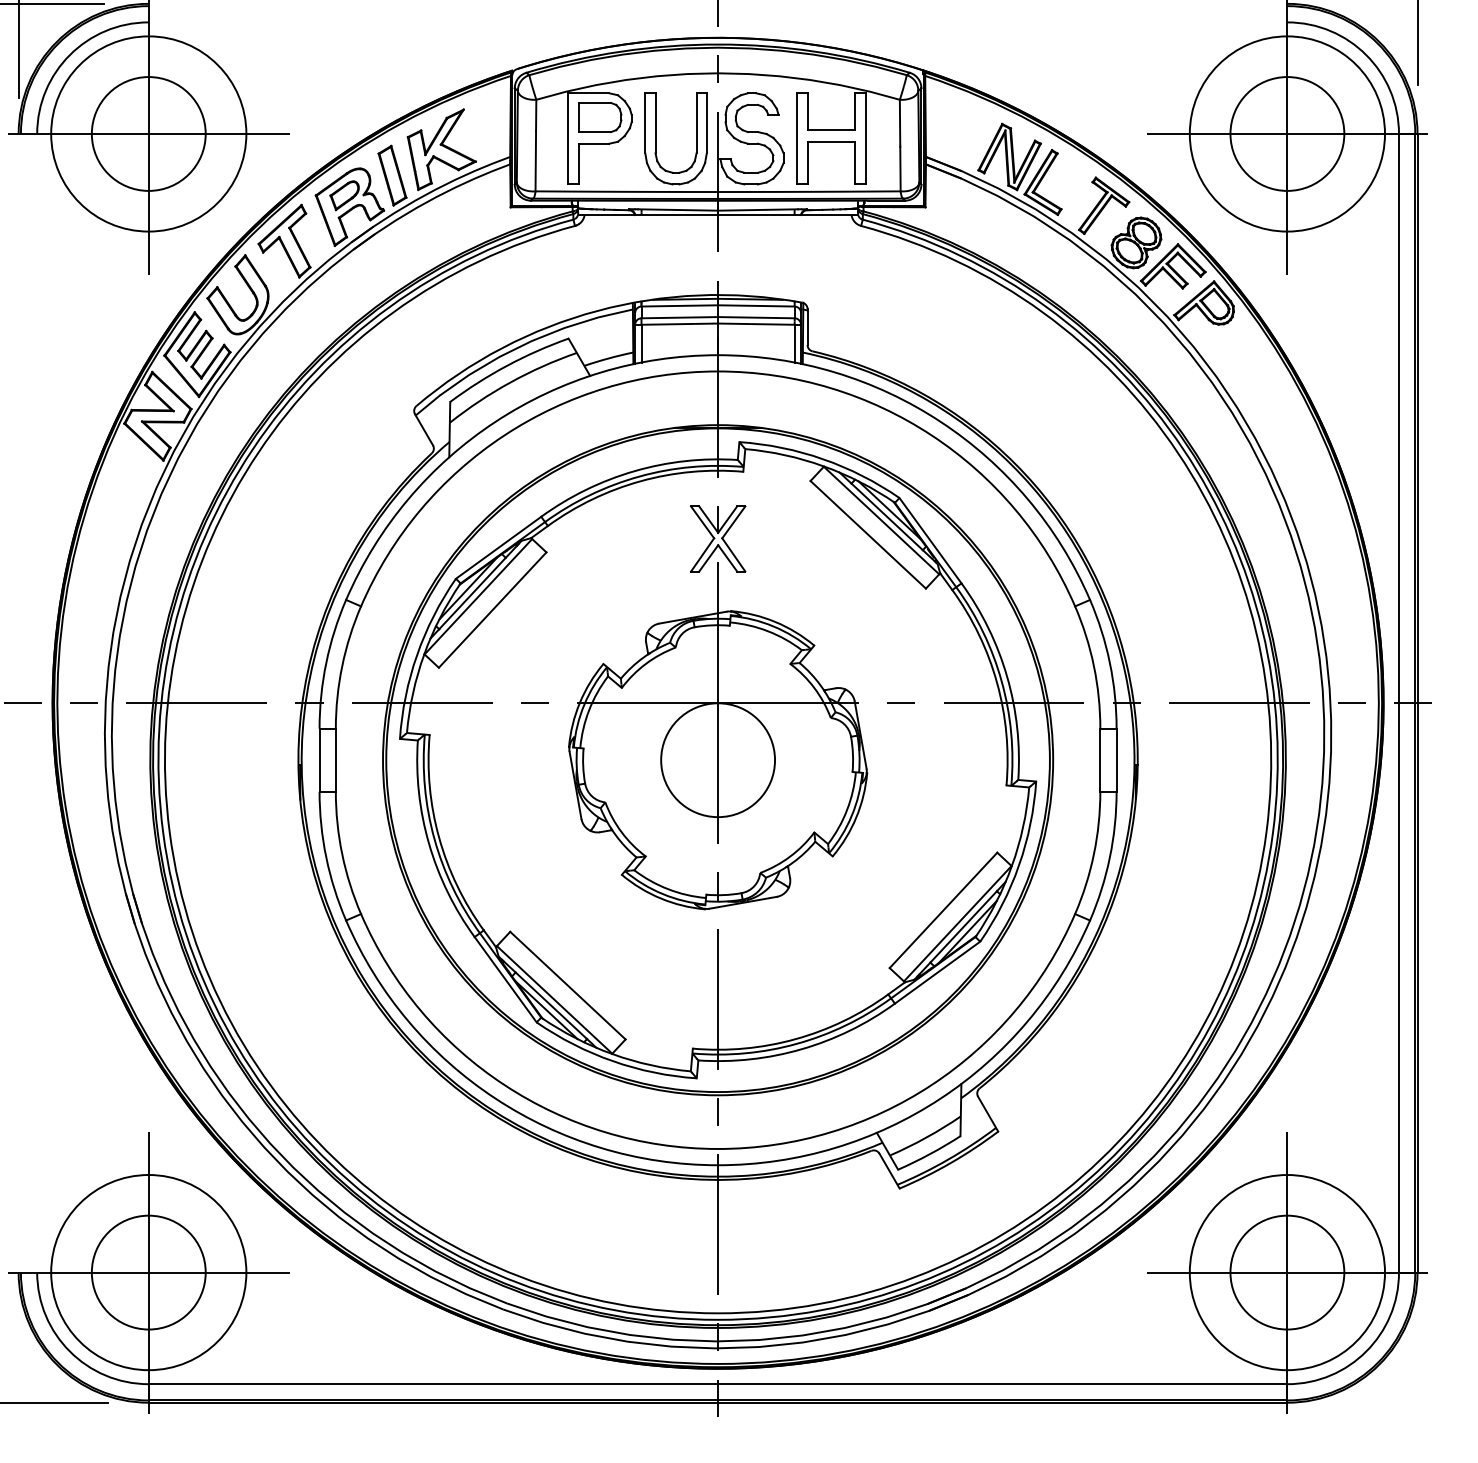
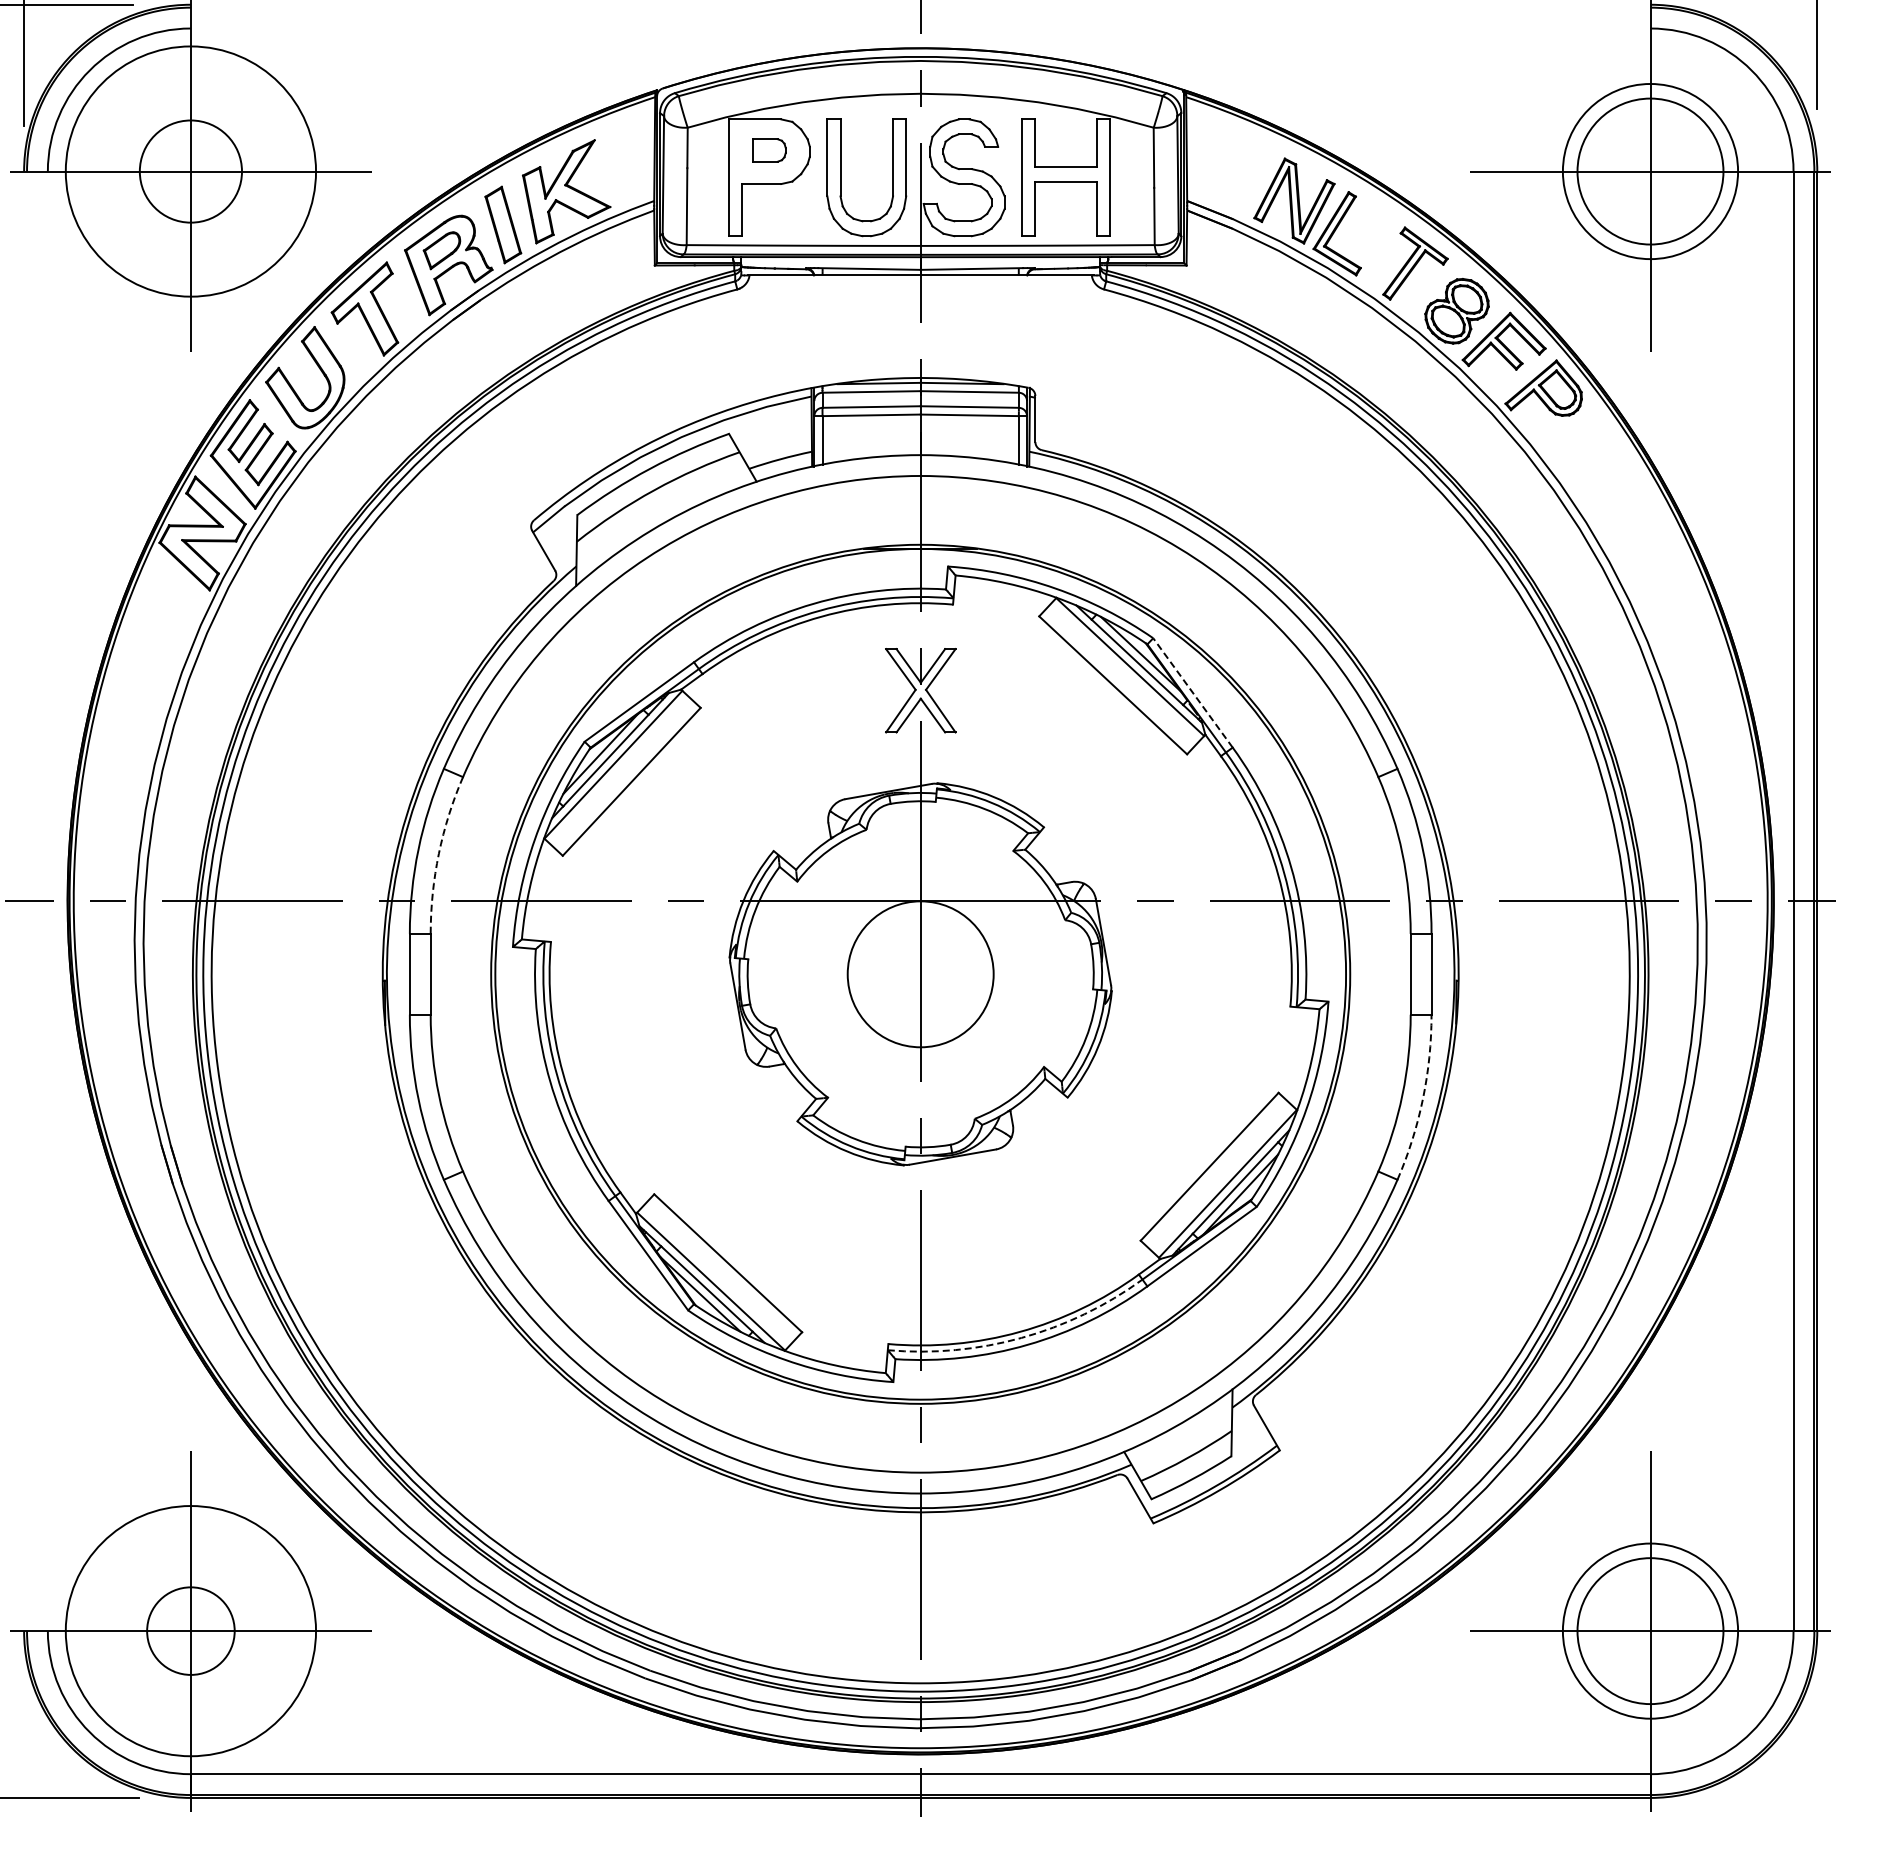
part: (600, 117) -> (769, 150), size x0.6
circle: (148, 133) -> (190, 171), size x0.7
circle: (1287, 133) -> (1650, 171), size x0.7
line: (930, 540) -> (1193, 692), solid -> dashed
arc: (341, 665) -> (438, 853), solid -> dashed
arc: (1109, 857) -> (1422, 1099), solid -> dashed
arc: (796, 1043) -> (1021, 1337), solid -> dashed
circle: (148, 1272) -> (190, 1631), size x0.6
circle: (1287, 1272) -> (1650, 1631), size x0.7

